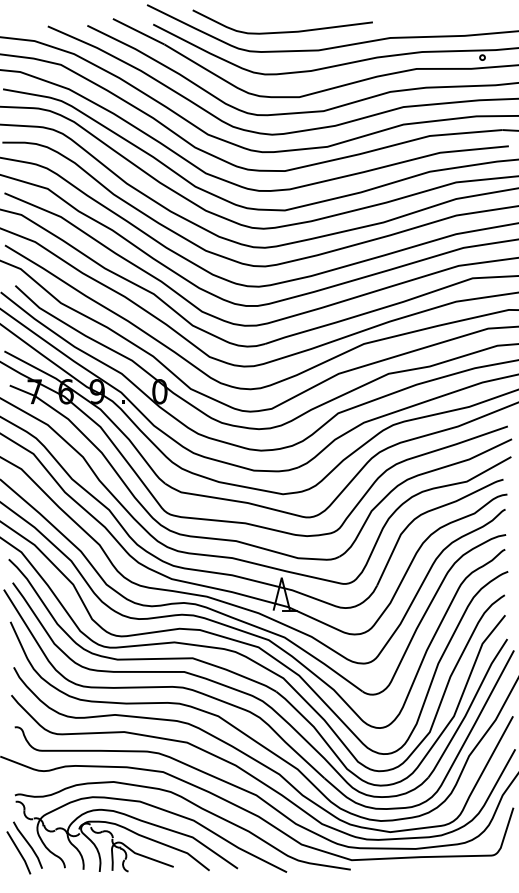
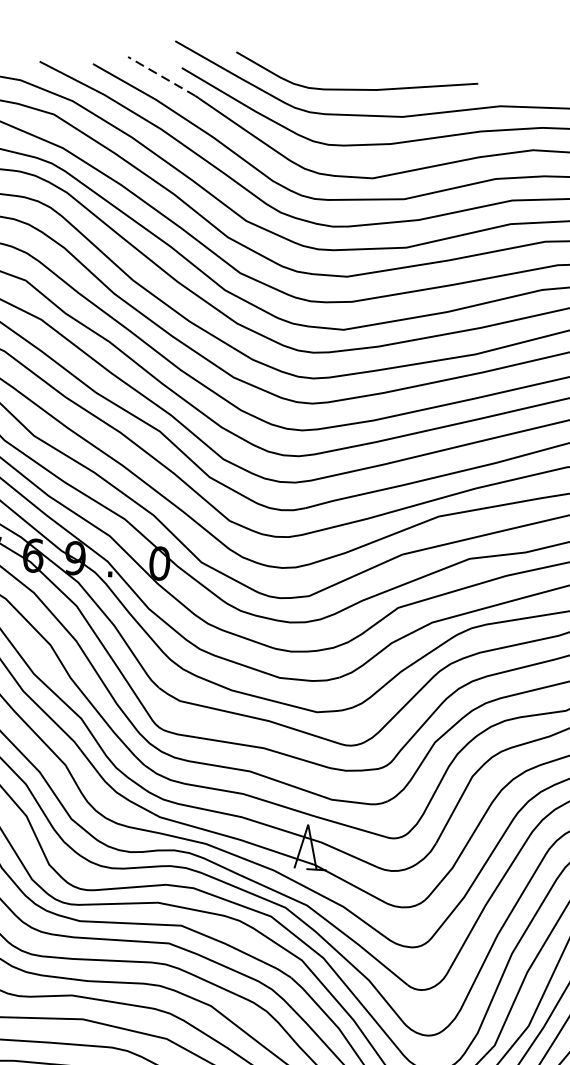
line: (138, 31) -> (161, 76), solid -> dashed

